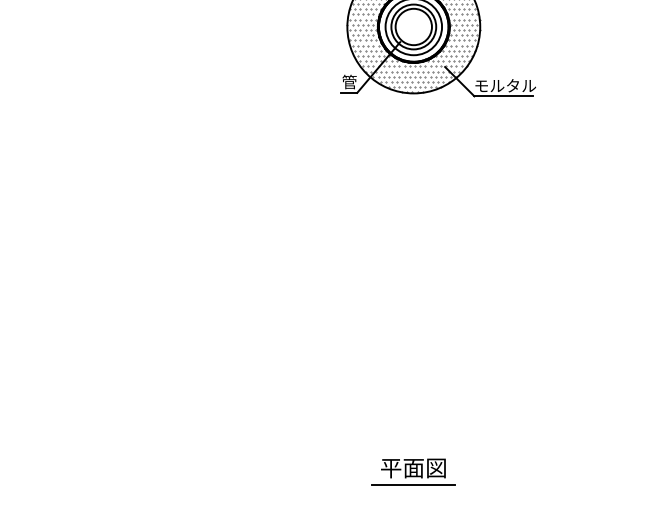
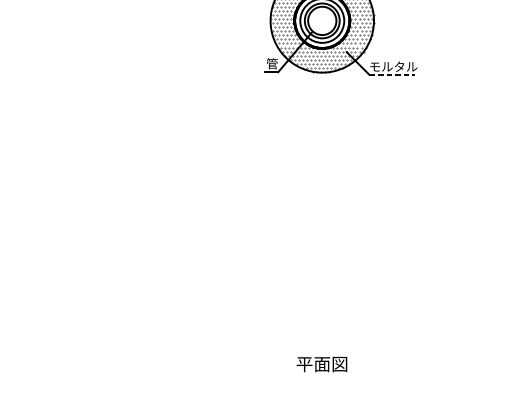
line: (504, 96) -> (392, 75), solid -> dashed
line: (413, 485) -> (322, 377), removed

